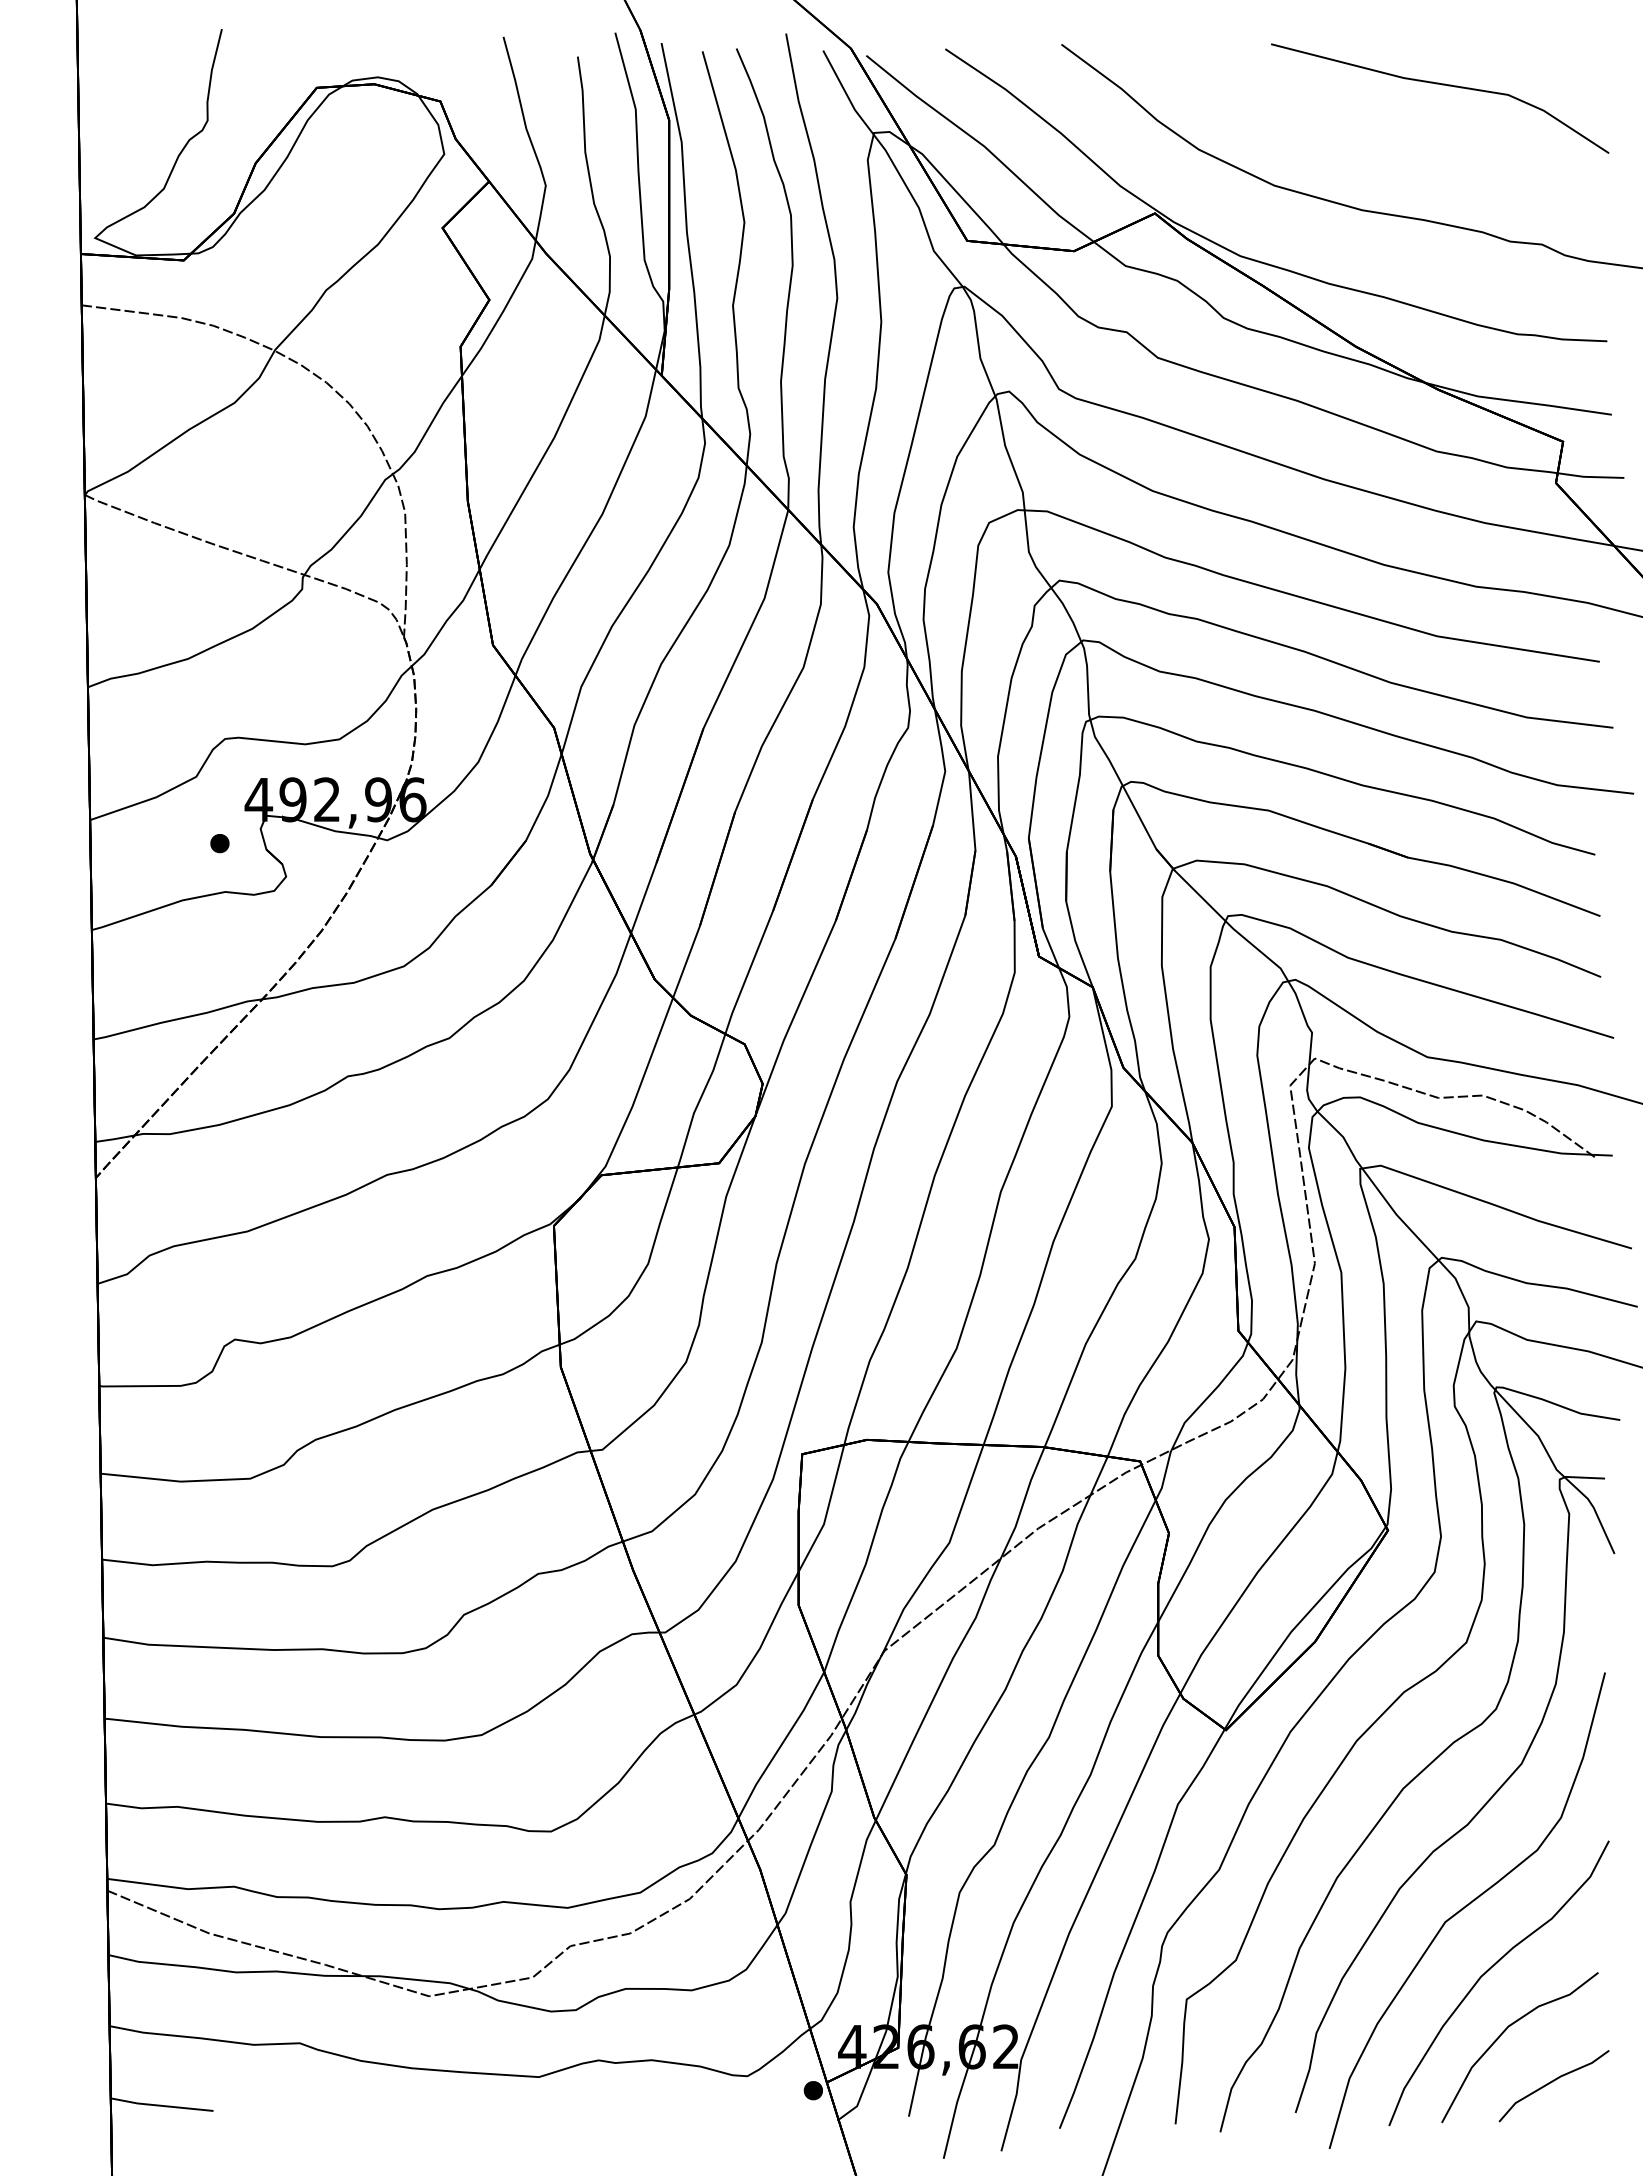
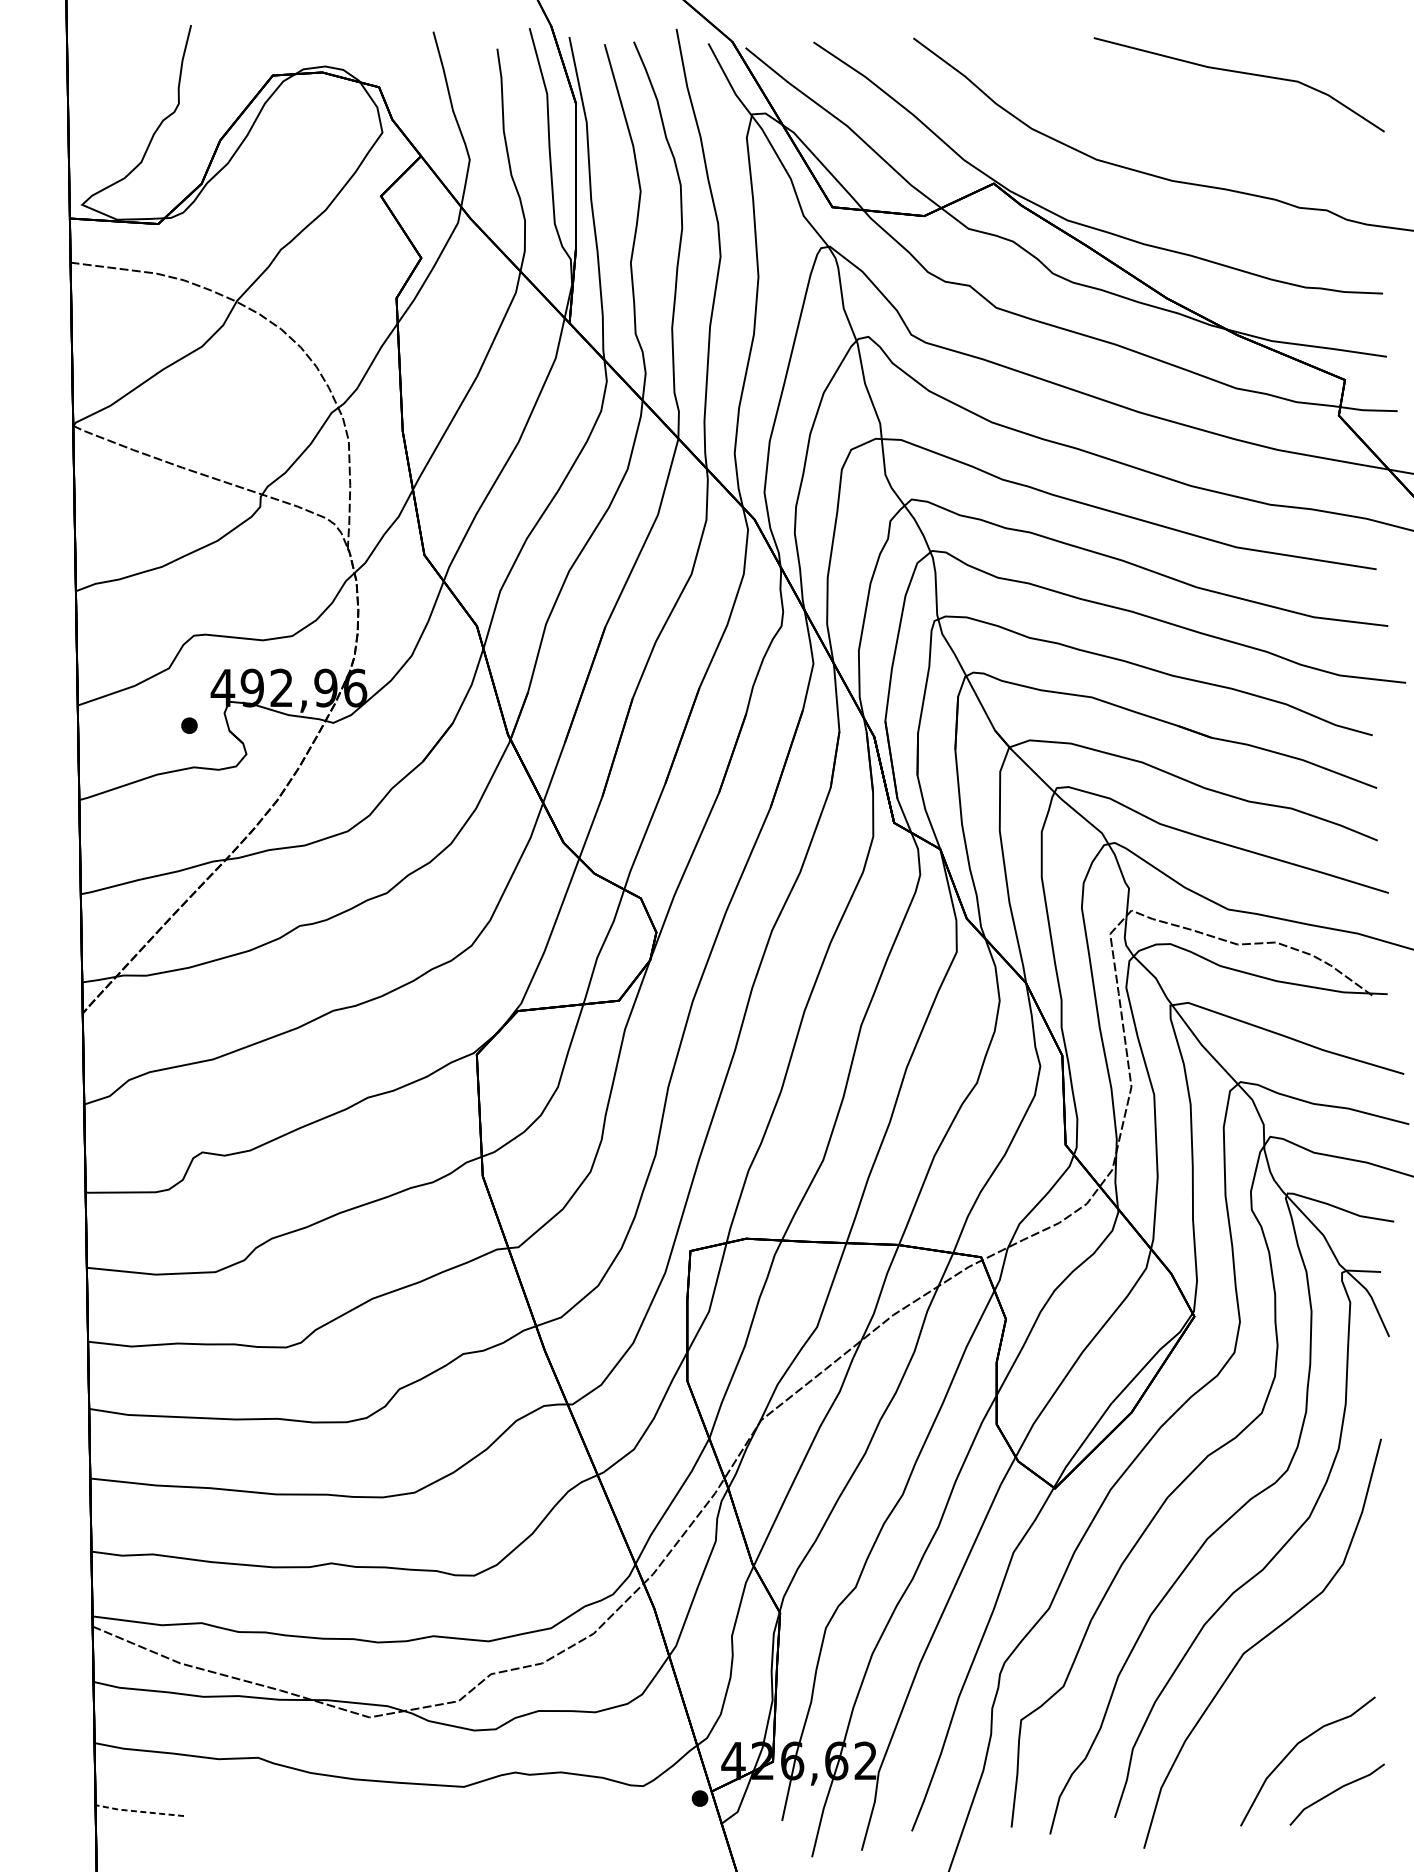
curve: (1487, 1972) -> (1279, 1696), removed
line: (161, 2105) -> (139, 1811), solid -> dashed

